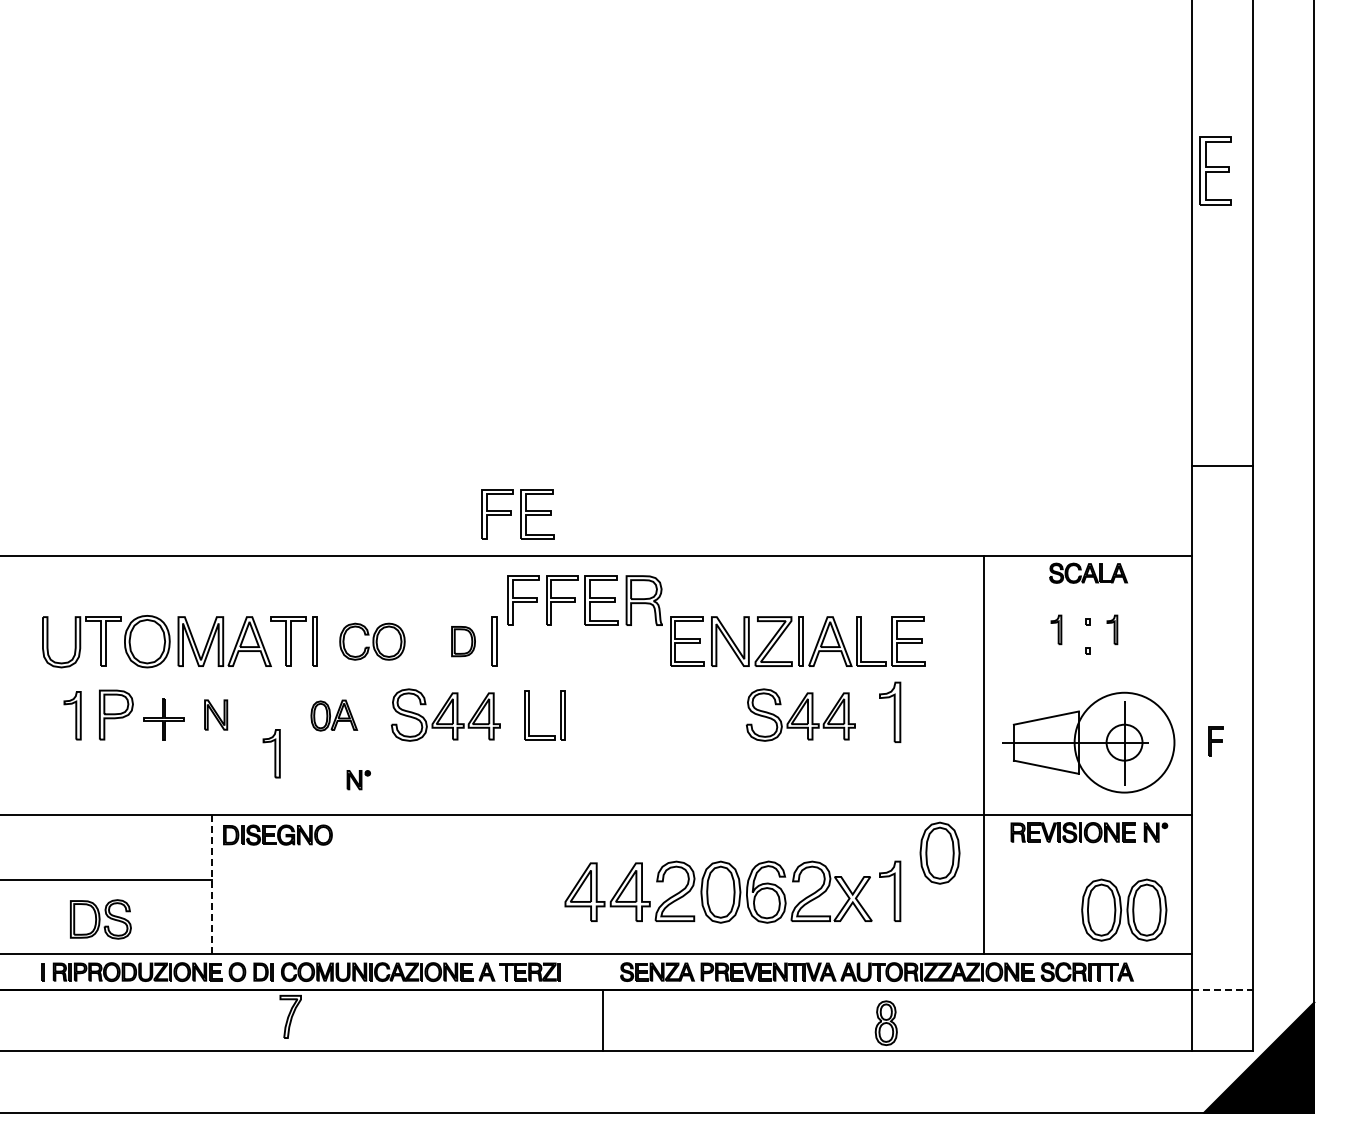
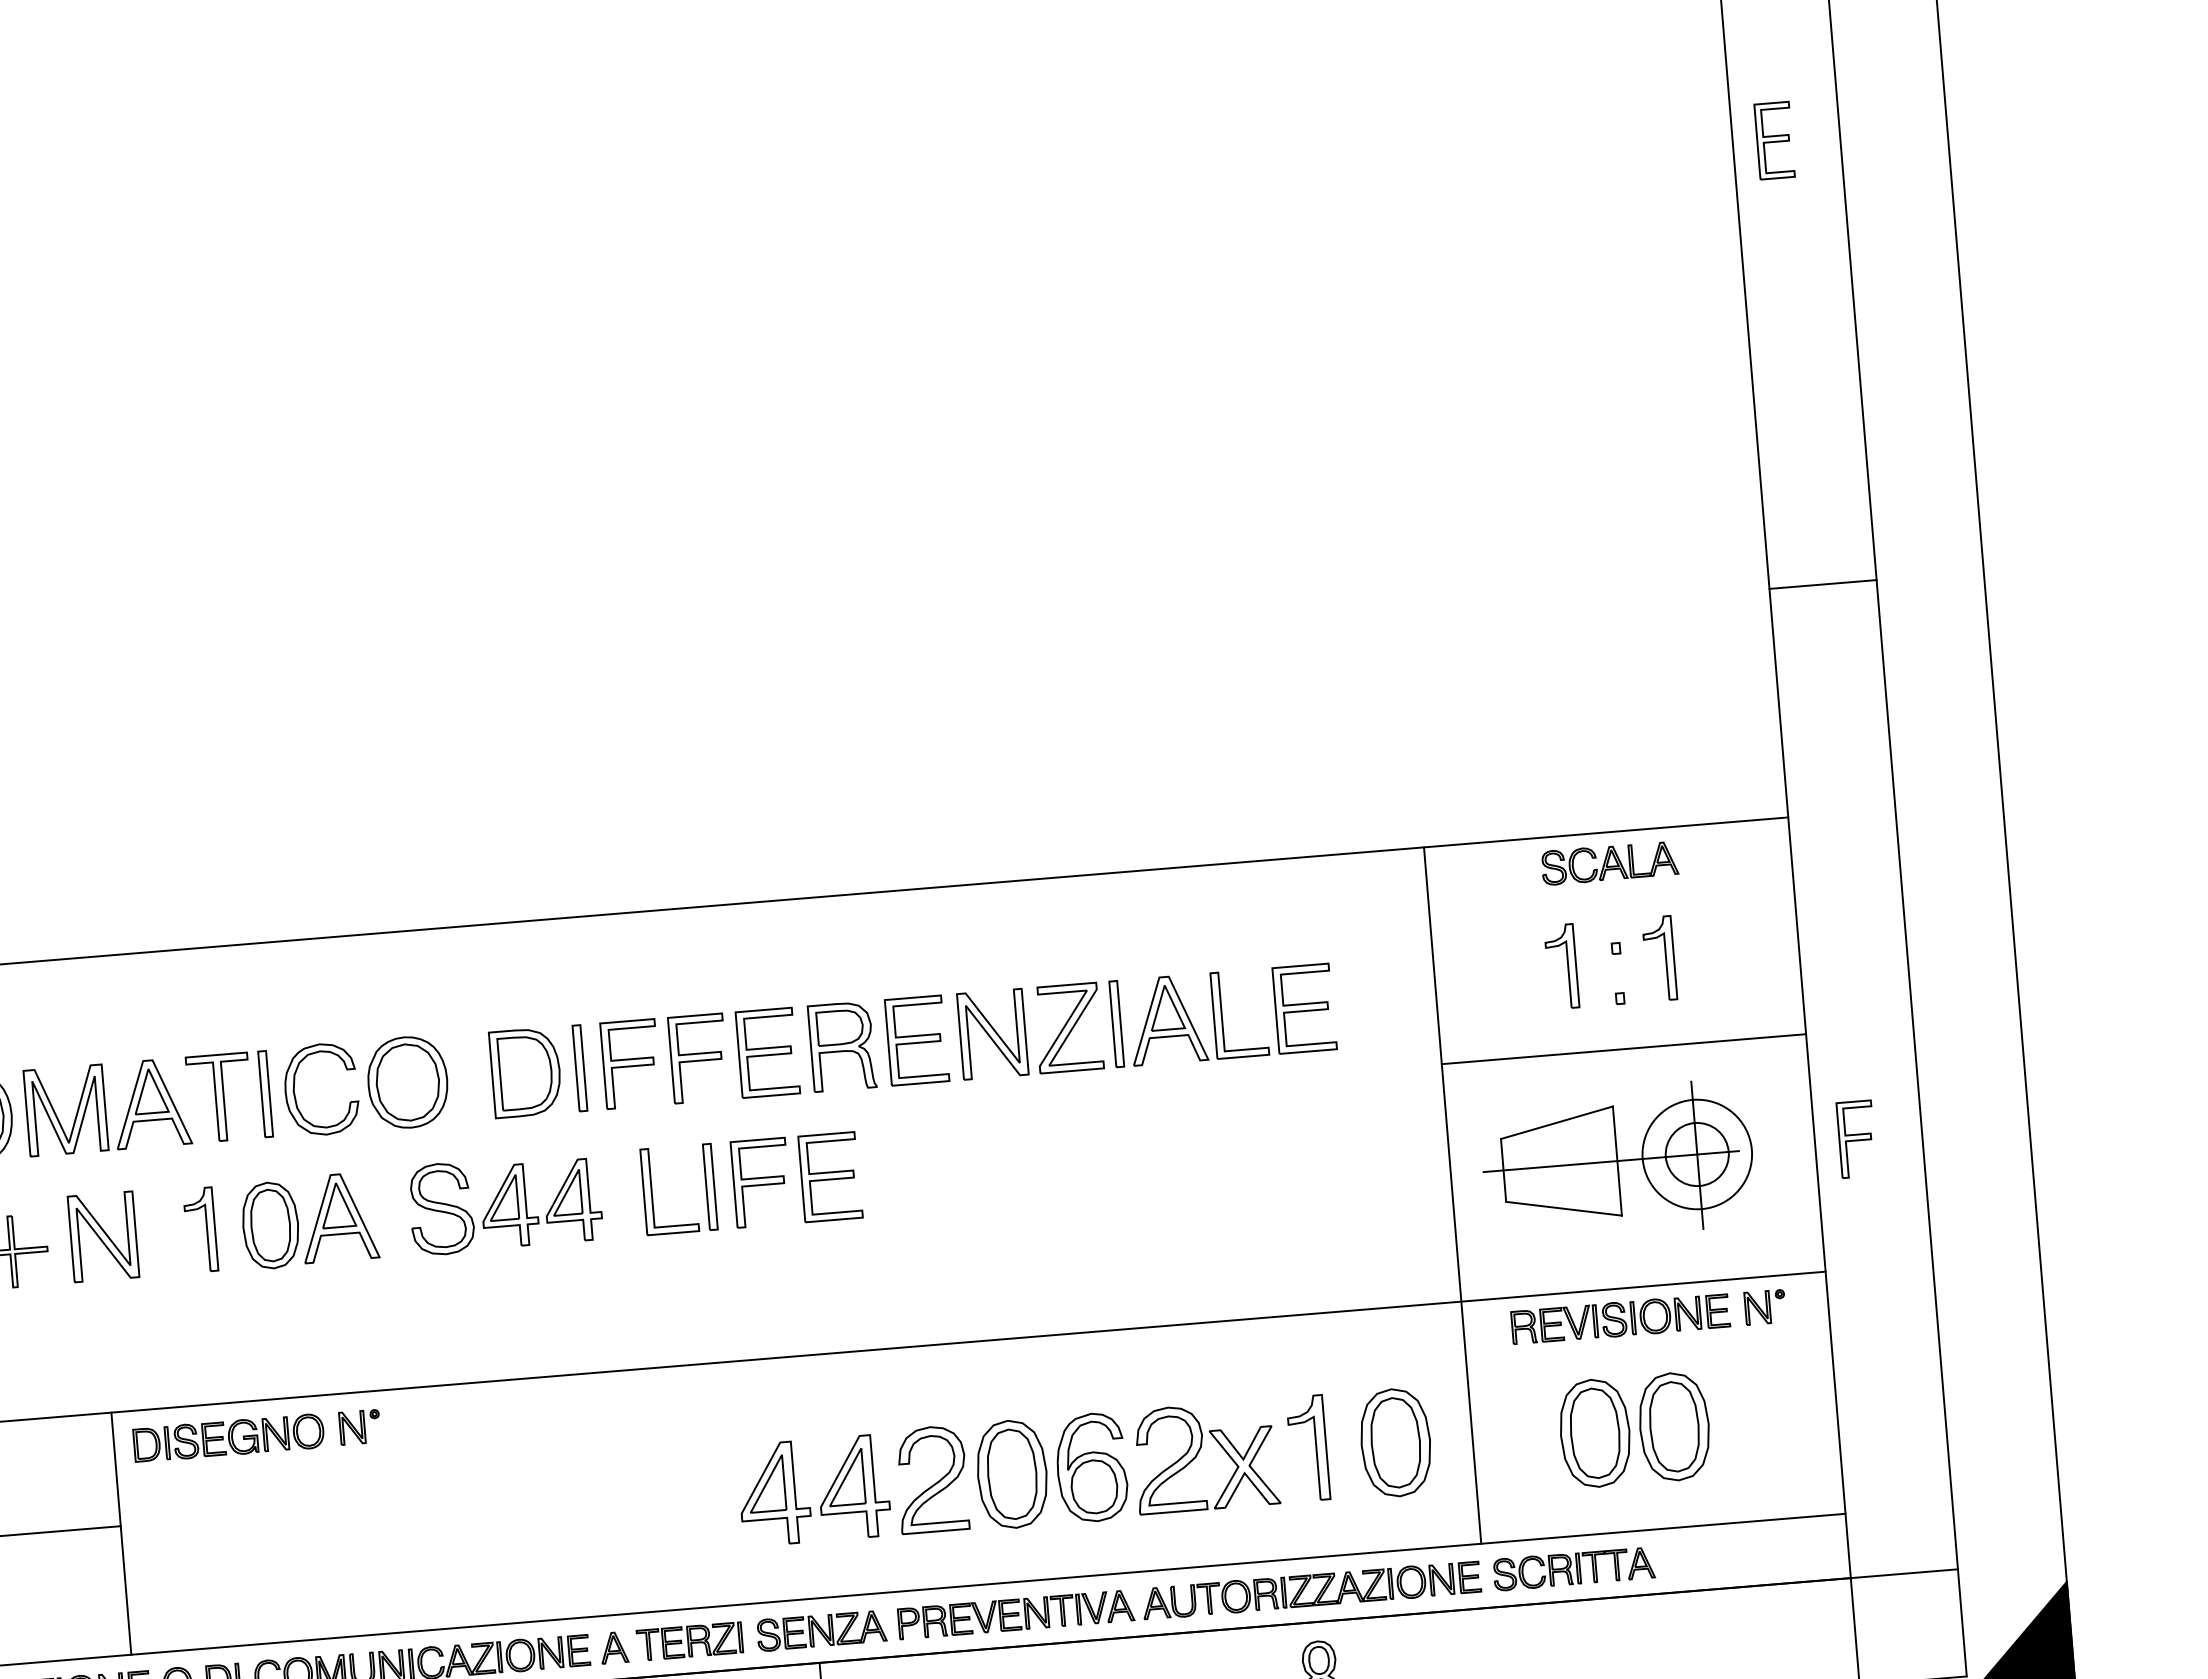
part: (1215, 170) -> (1774, 139), size x0.62
line: (1222, 466) -> (1823, 585), moved
part: (517, 514) -> (795, 1180), moved
part: (584, 600) -> (737, 1055), moved
part: (1056, 629) -> (1561, 966), size x1.67
part: (1112, 629) -> (1659, 958), size x1.67
part: (372, 641) -> (366, 1085), size x1.43
part: (463, 641) -> (525, 1072), size x1.67
line: (1087, 679) -> (1623, 1049), added
part: (890, 711) -> (1283, 1133), removed
part: (215, 714) -> (102, 1235), size x1.67
part: (800, 714) -> (1126, 1151), removed
part: (334, 715) -> (310, 1220), size x1.67
part: (1215, 741) -> (1856, 1139), size x1.43
circle: (1124, 742) -> (1697, 1154), size x0.62
part: (271, 753) -> (200, 1229), moved
part: (358, 780) -> (359, 1428), moved
part: (939, 852) -> (1394, 1441), moved
line: (212, 883) -> (121, 1532), dashed -> solid
part: (1124, 909) -> (1635, 1428), moved
part: (876, 971) -> (1205, 1598), moved
line: (1222, 990) -> (1904, 1574), dashed -> solid

